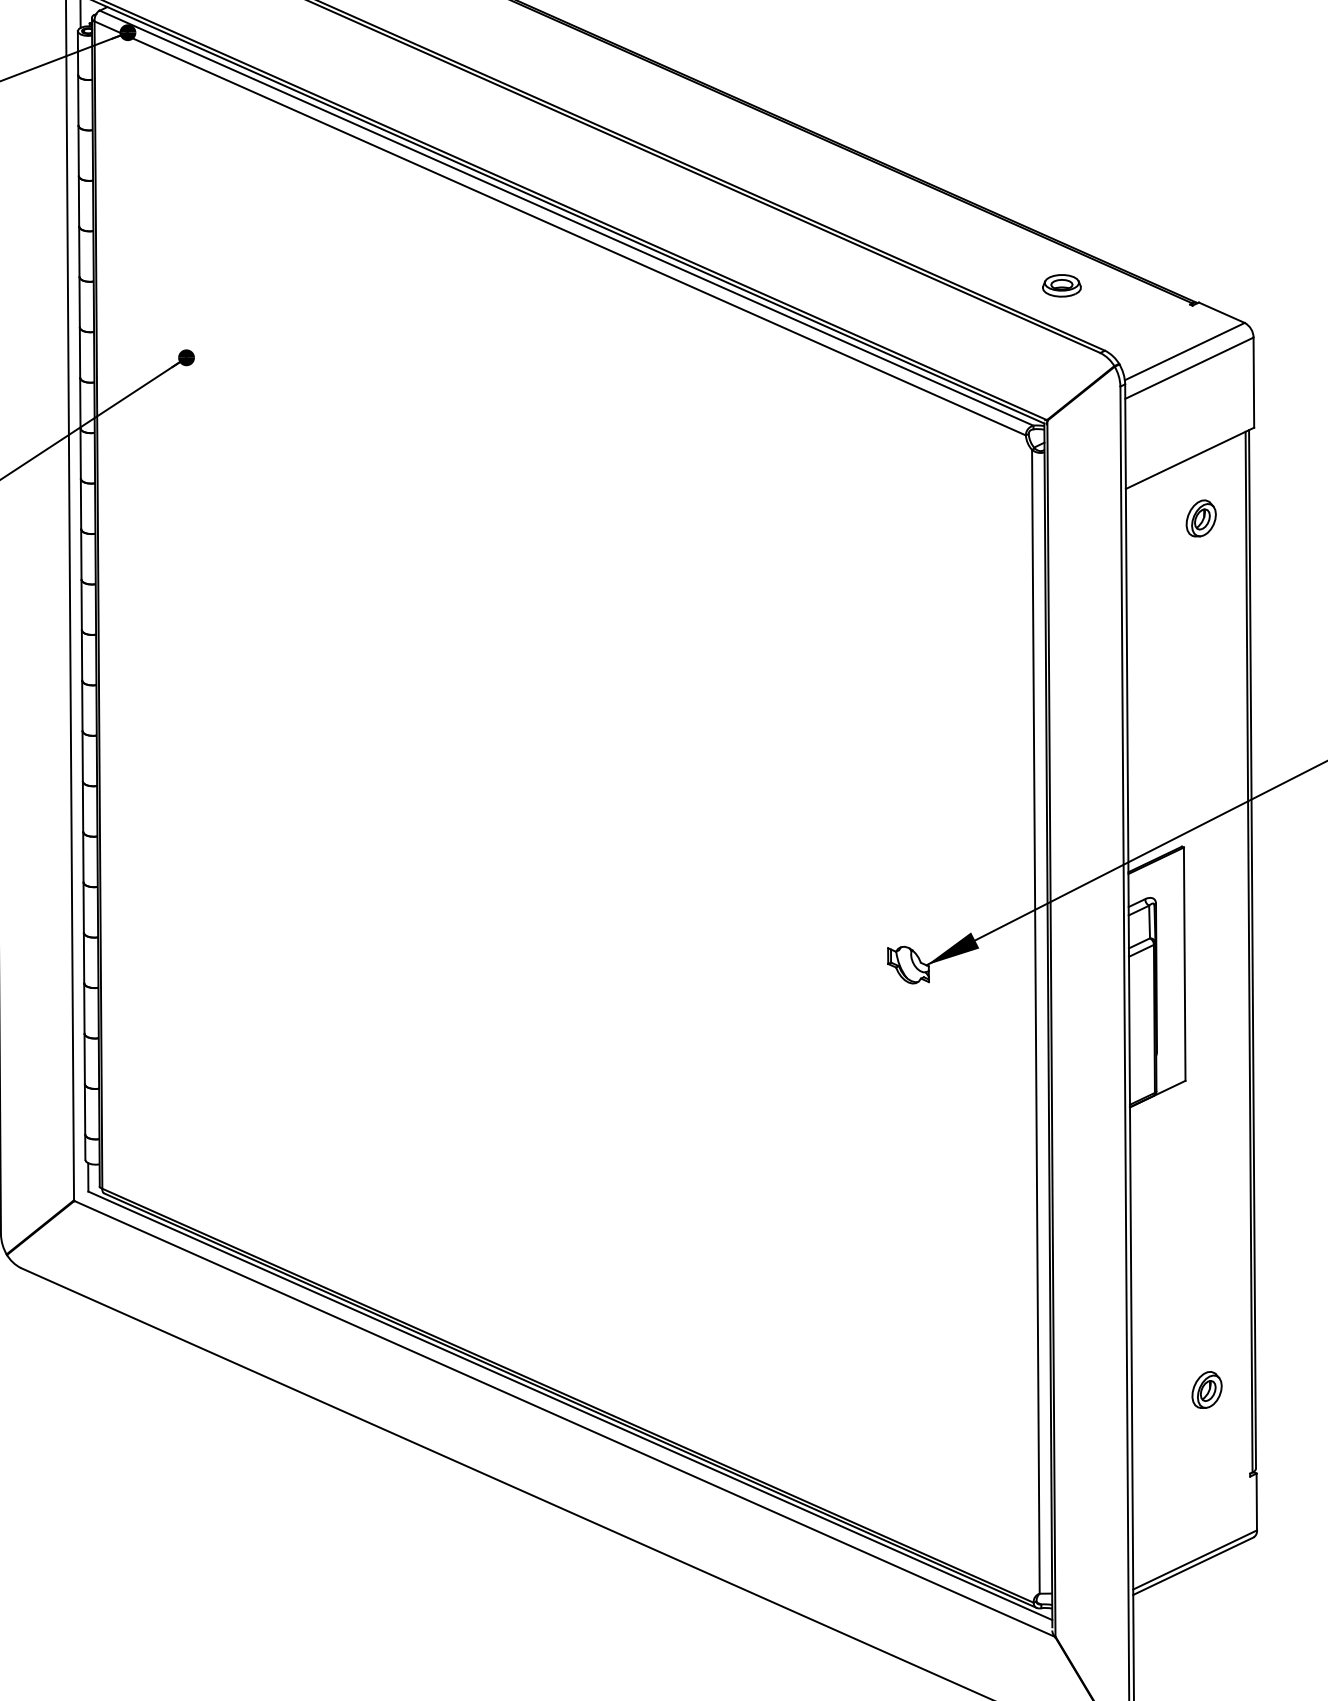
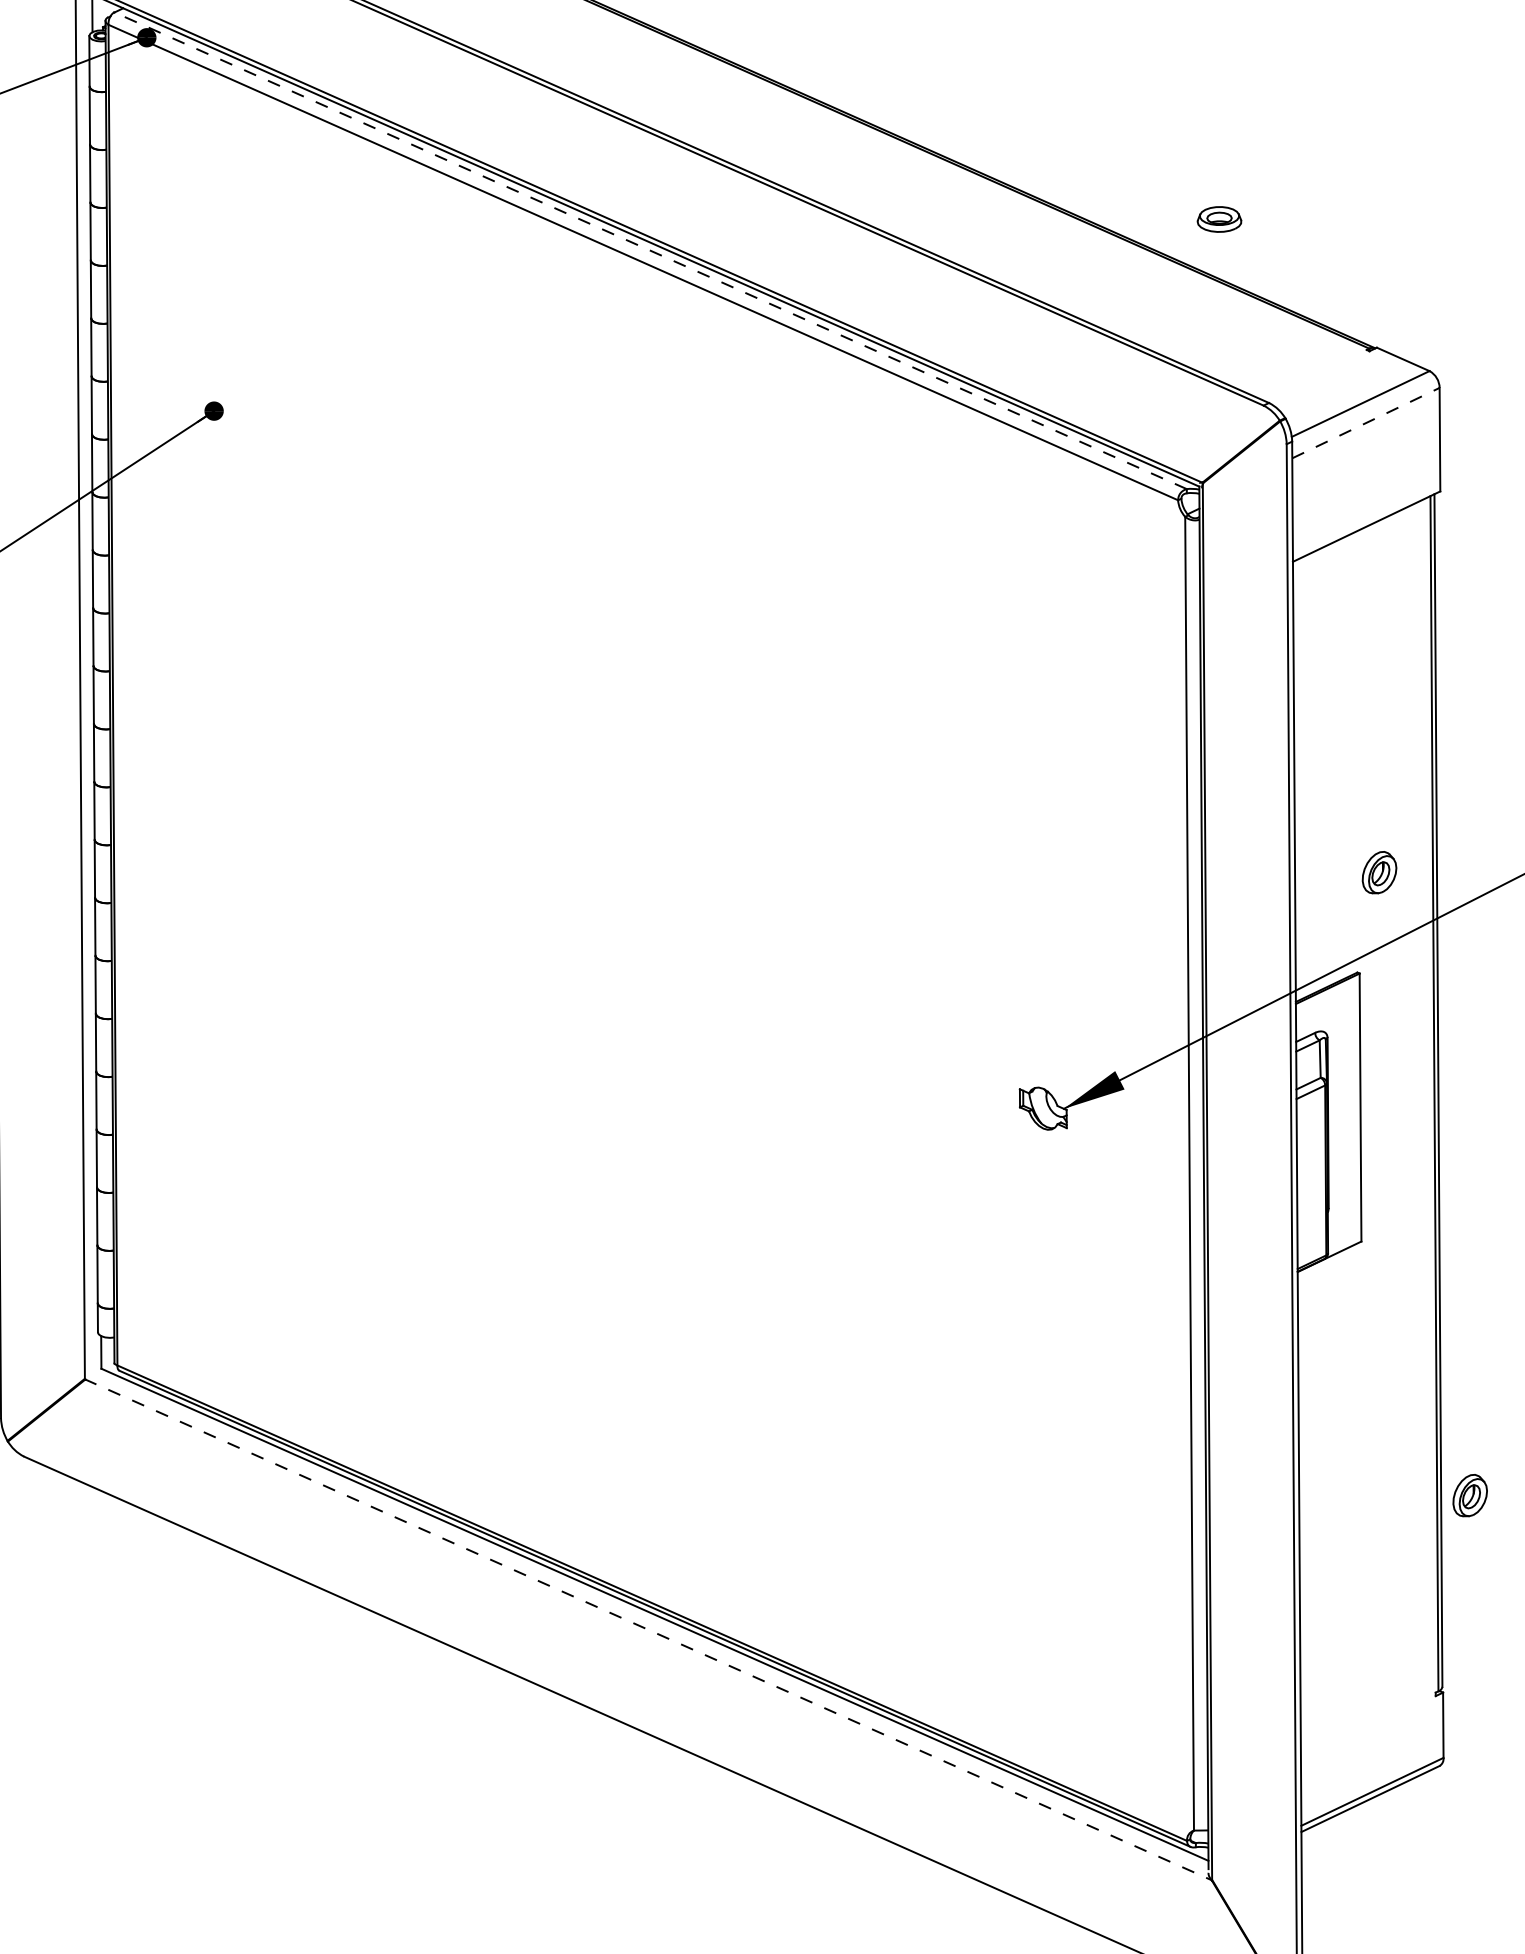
line: (566, 217) -> (650, 250), solid -> dashed
part: (1061, 285) -> (1219, 219), moved
line: (1189, 368) -> (1365, 423), solid -> dashed
part: (1201, 518) -> (1379, 872), moved
part: (1206, 1389) -> (1469, 1495), moved
line: (564, 1419) -> (648, 1630), solid -> dashed

